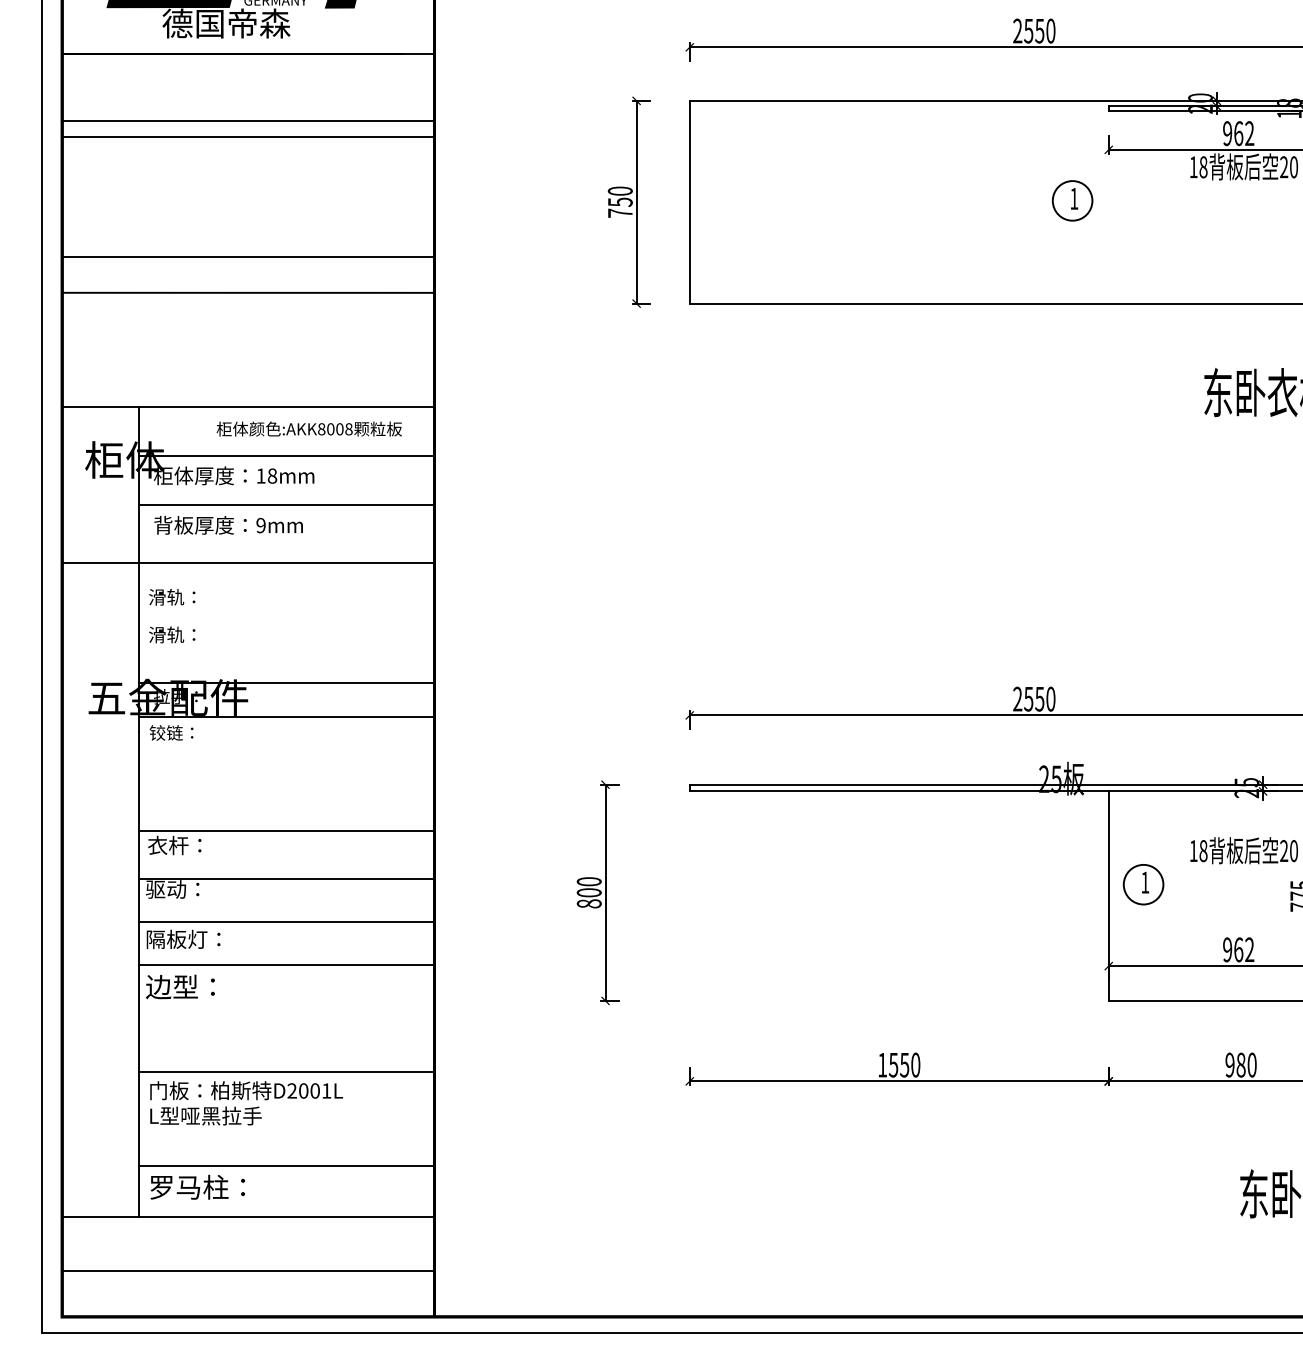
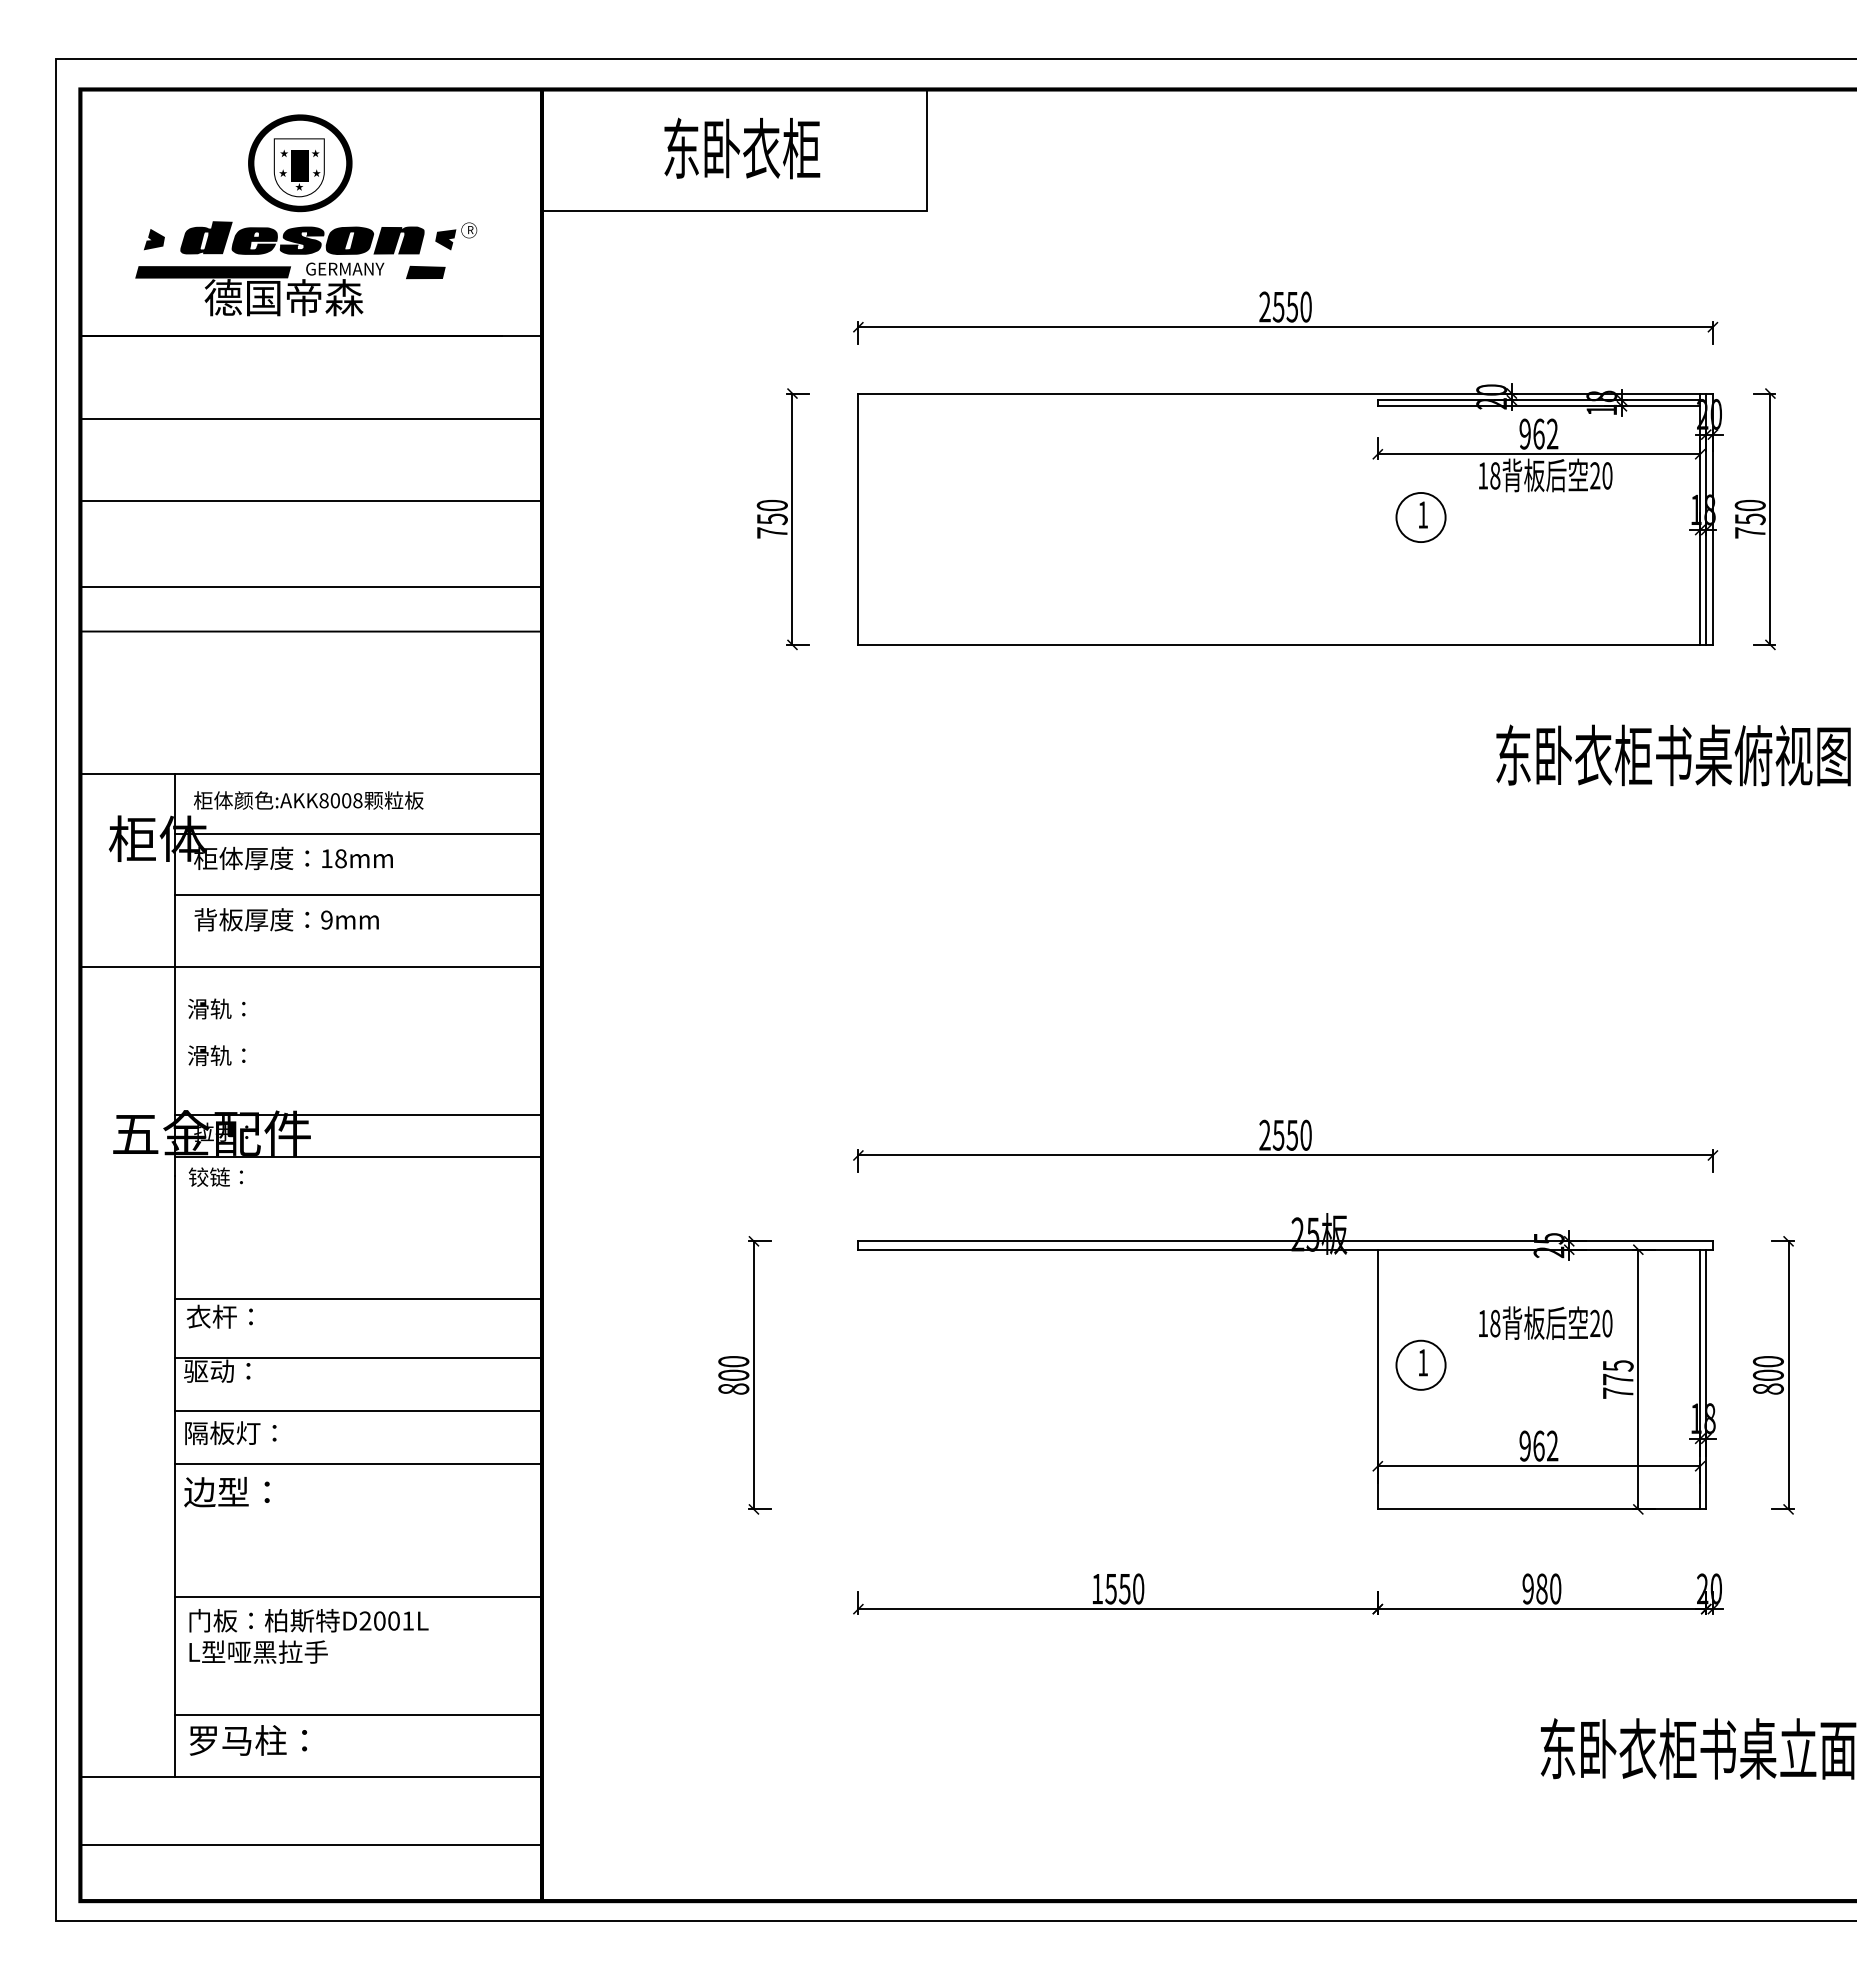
line: (249, 137) -> (312, 501), moved
part: (1072, 200) -> (1420, 517), moved
text: (309, 429) -> (308, 800), moved

